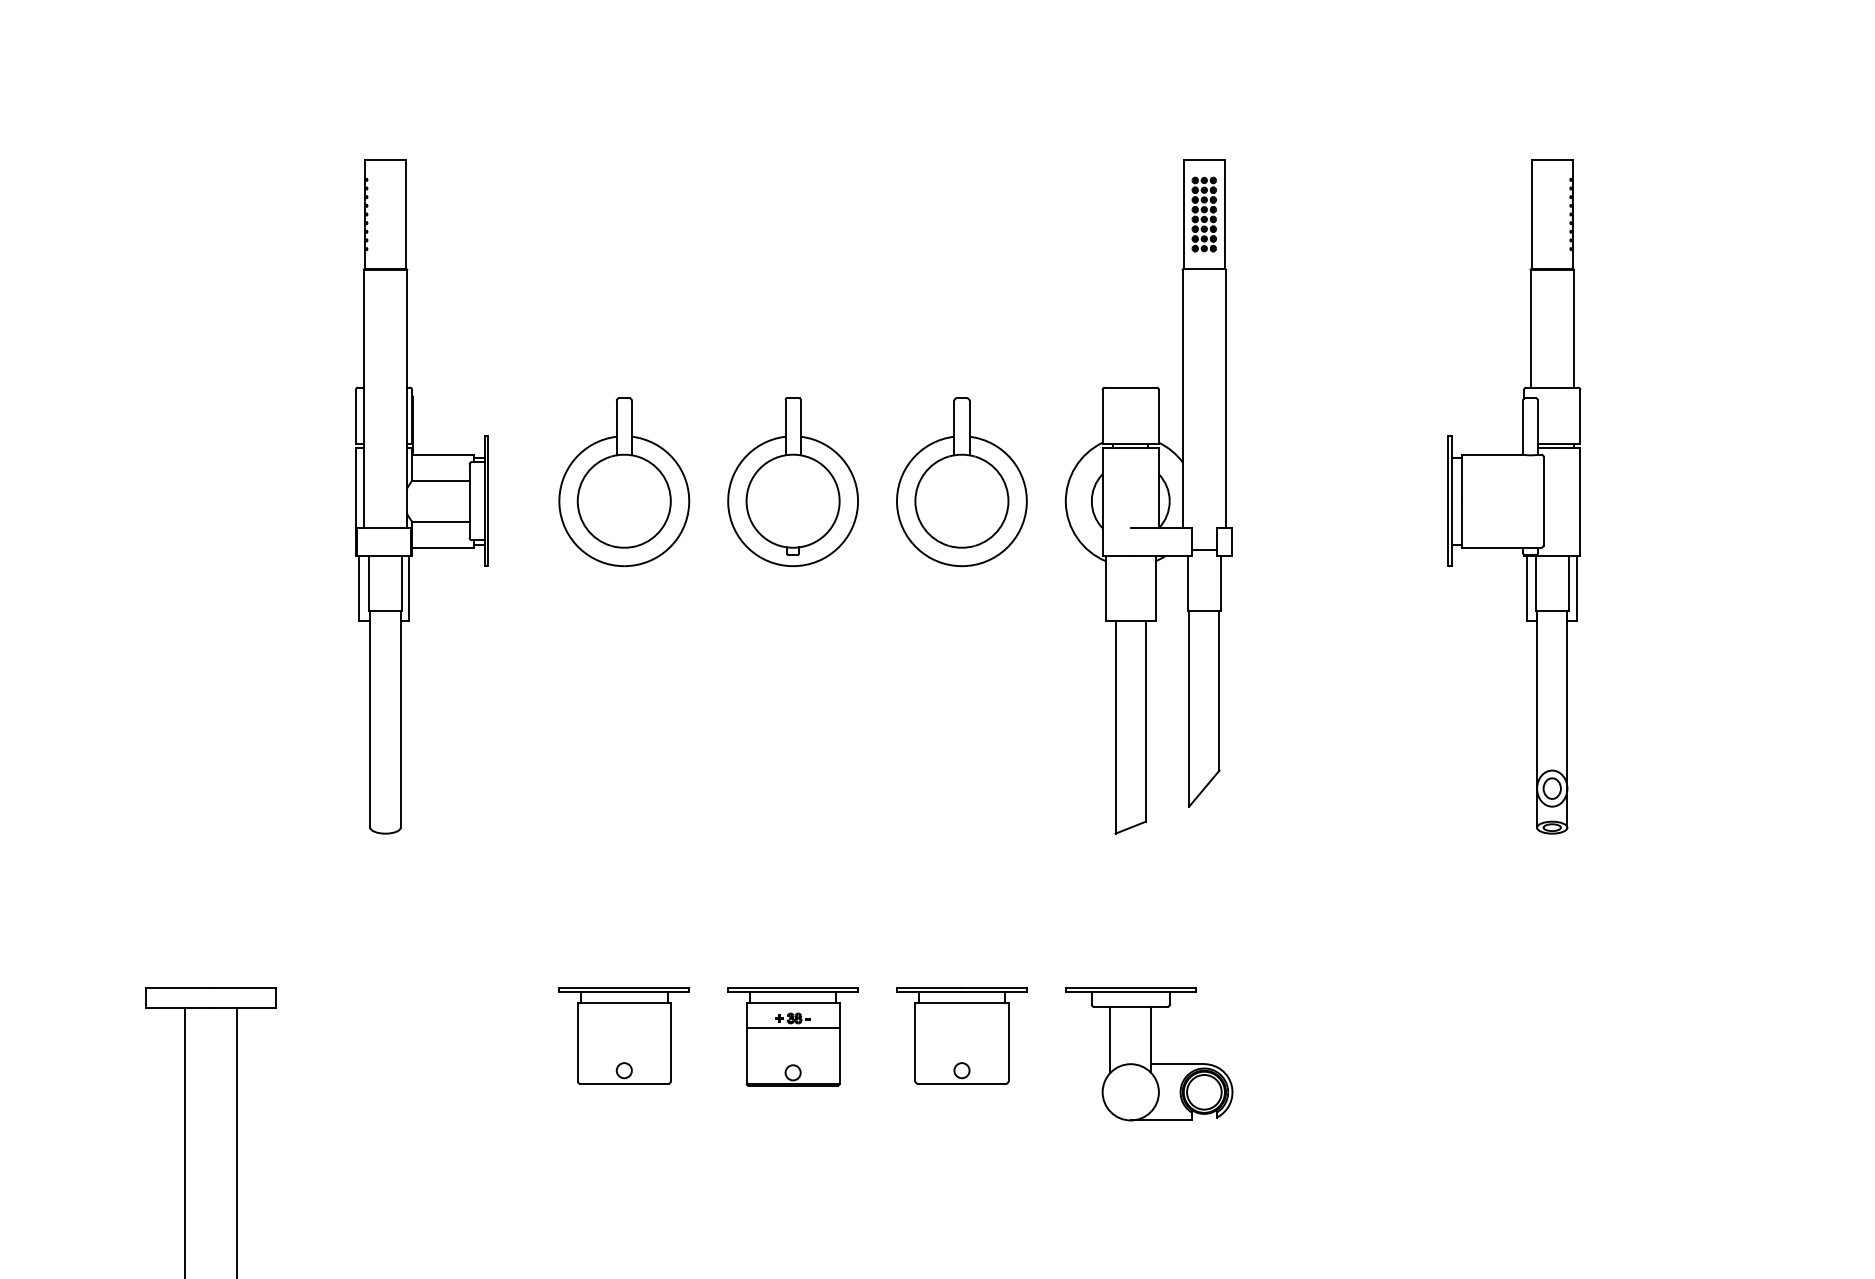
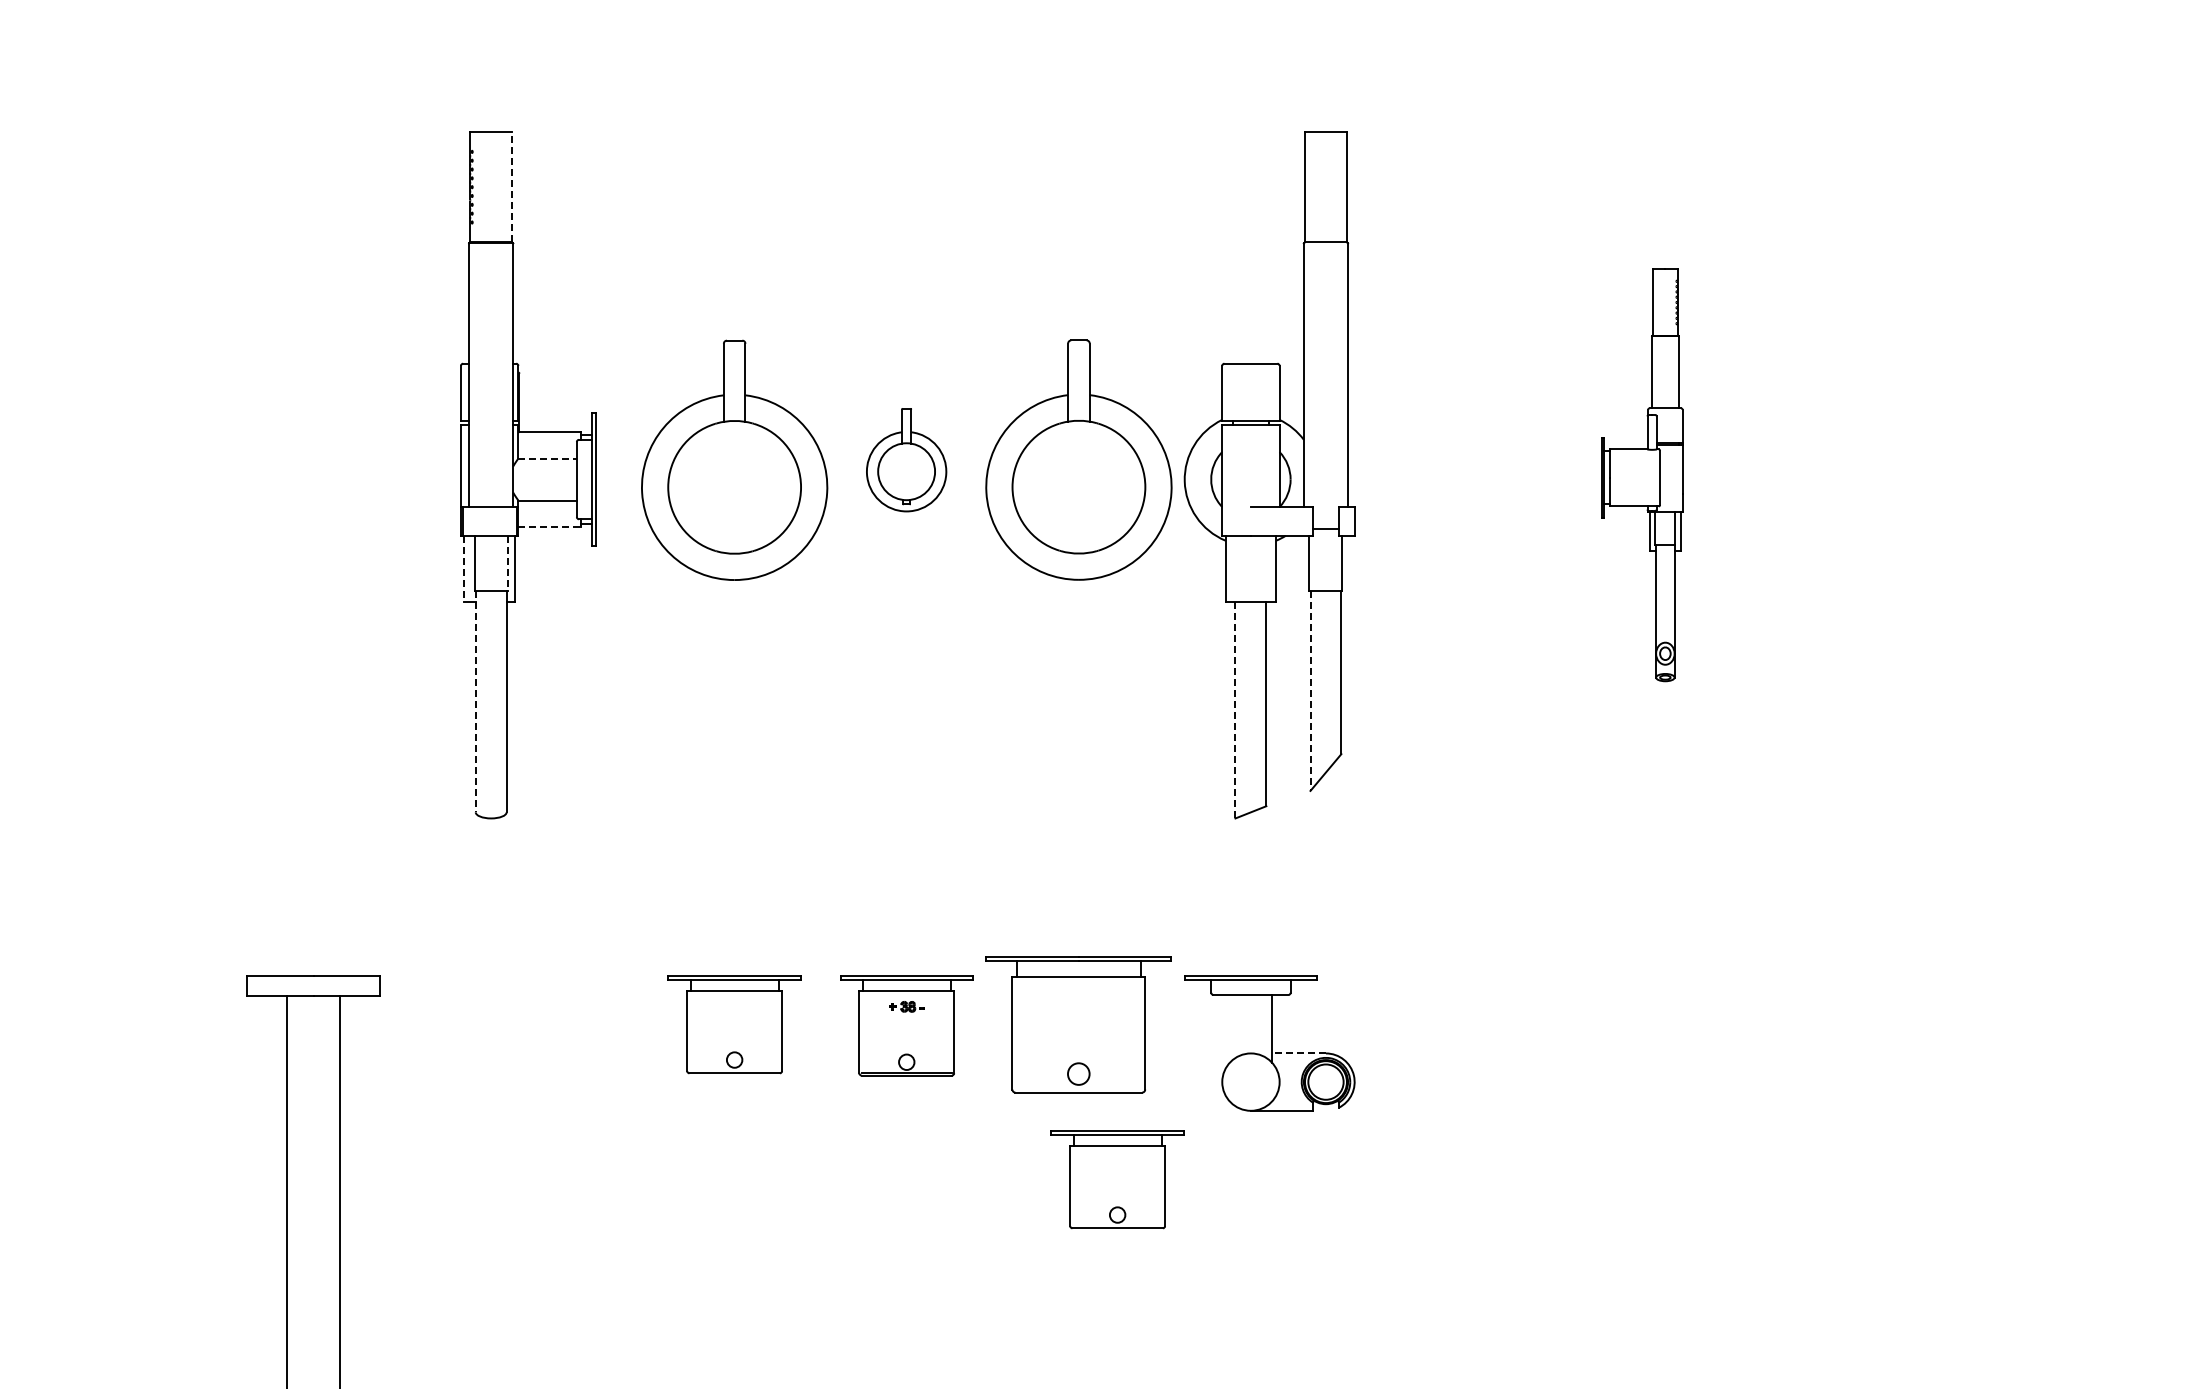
line: (406, 213) -> (512, 186), solid -> dashed
part: (1203, 213) -> (1325, 186), removed
line: (441, 480) -> (548, 458), solid -> dashed
part: (624, 481) -> (734, 459), size x1.4
part: (792, 481) -> (906, 459), size x0.6
part: (961, 482) -> (1078, 460), size x1.4
part: (1514, 497) -> (1642, 475), size x0.6
line: (443, 547) -> (550, 526), solid -> dashed
line: (401, 583) -> (507, 563), solid -> dashed
line: (359, 589) -> (464, 569), solid -> dashed
line: (1189, 708) -> (1310, 690), solid -> dashed
line: (370, 718) -> (475, 701), solid -> dashed
line: (1115, 727) -> (1235, 710), solid -> dashed
line: (792, 1028) -> (906, 1017), removed
part: (961, 1035) -> (1078, 1024), size x1.4
line: (1110, 1039) -> (1230, 1028), removed
line: (1177, 1064) -> (1298, 1053), solid -> dashed
part: (999, 1187) -> (1117, 1179), added

